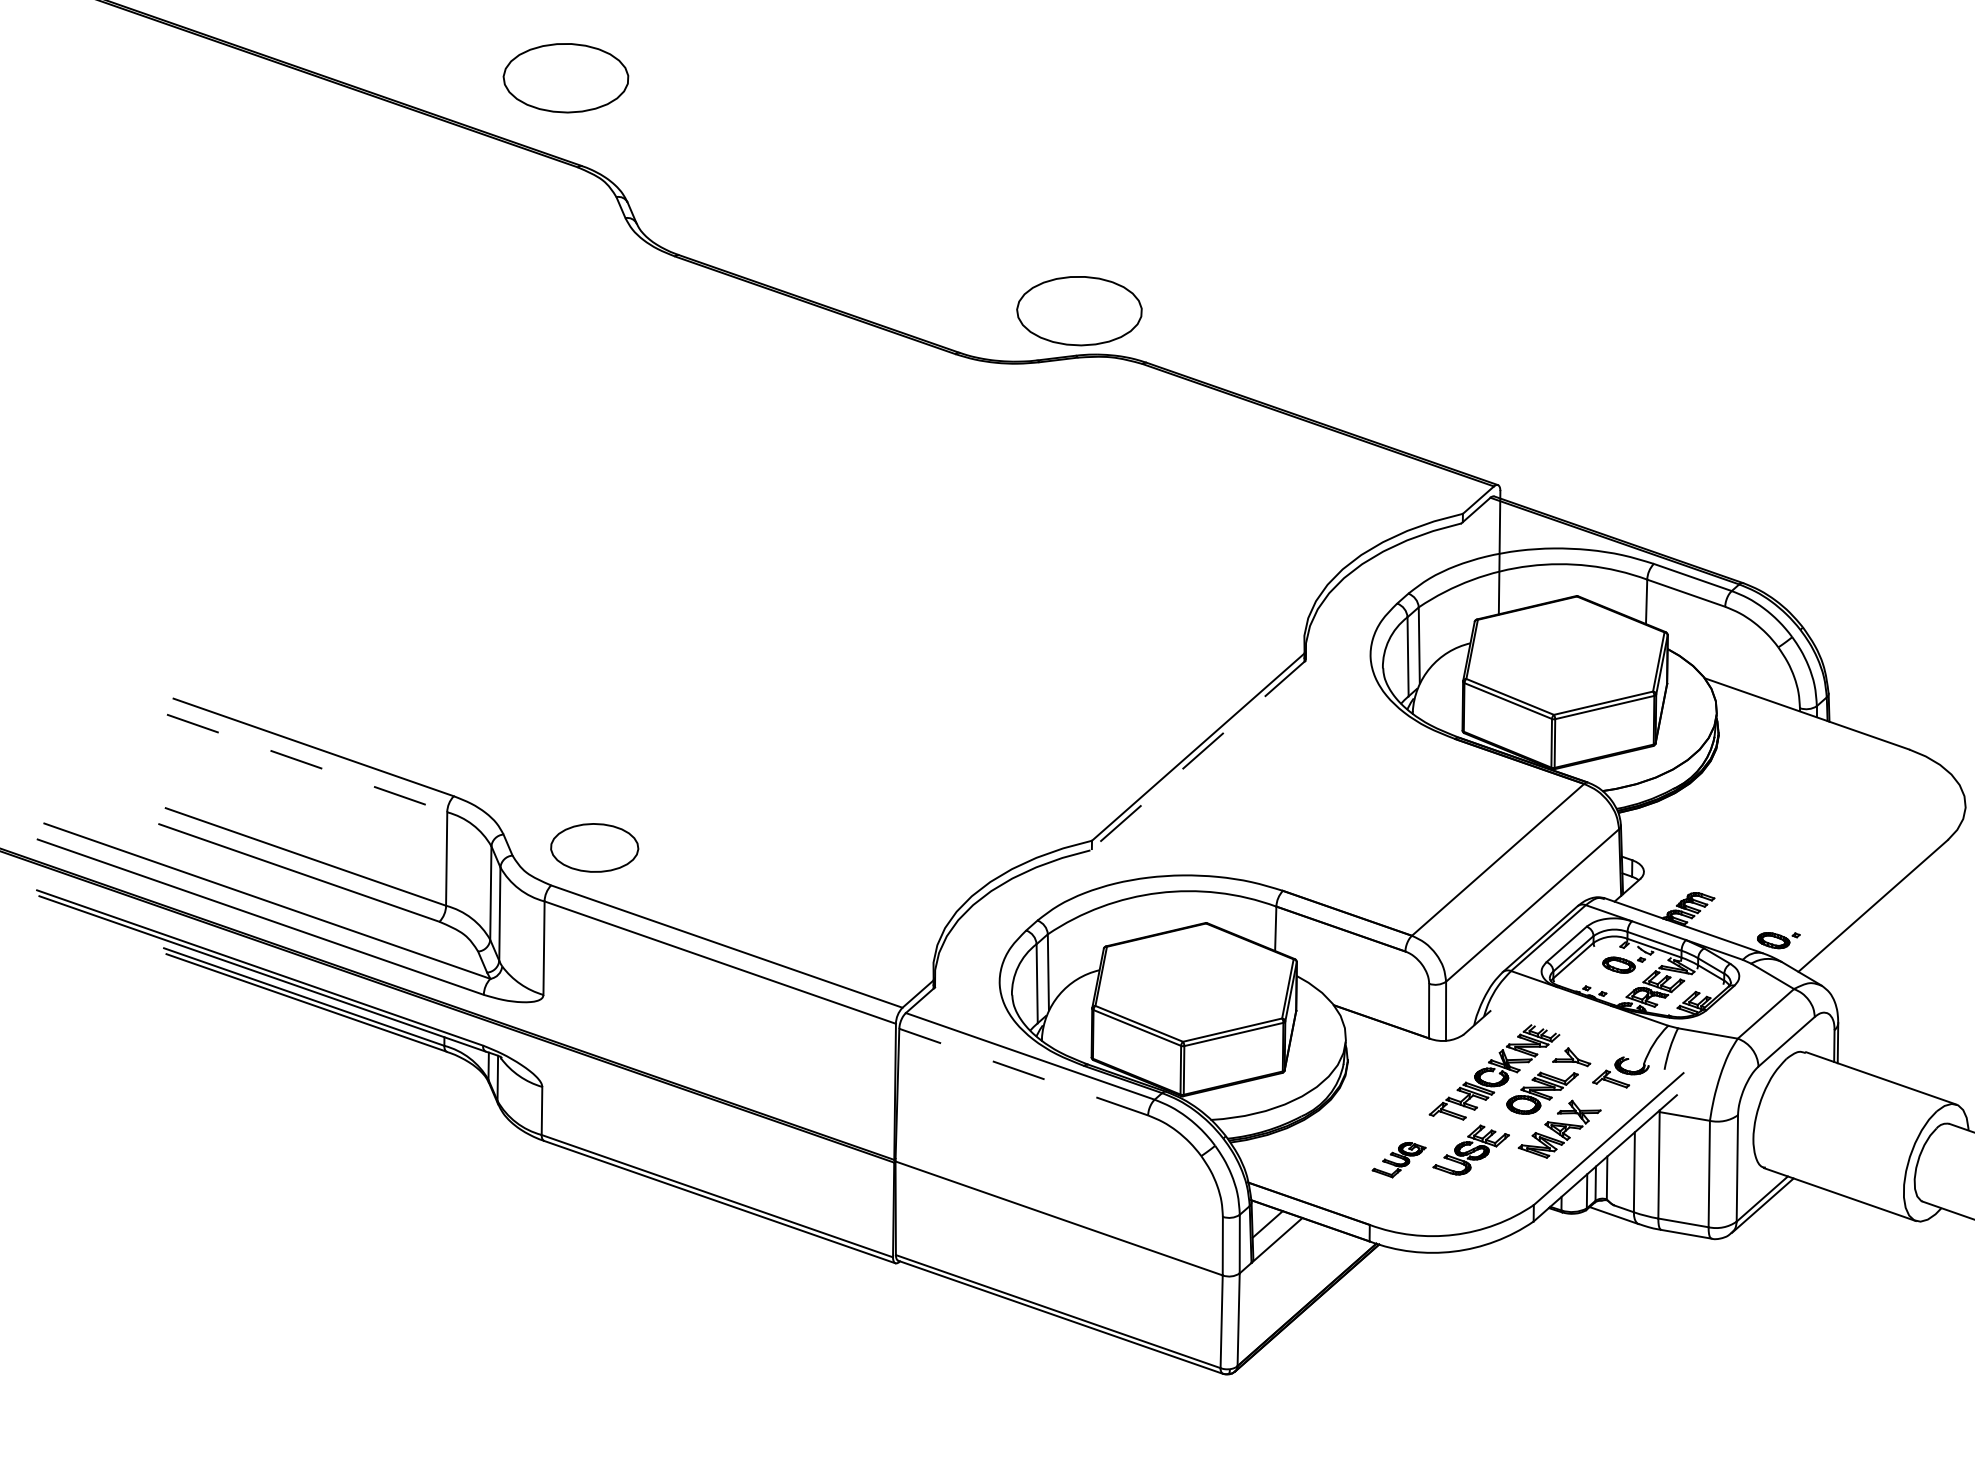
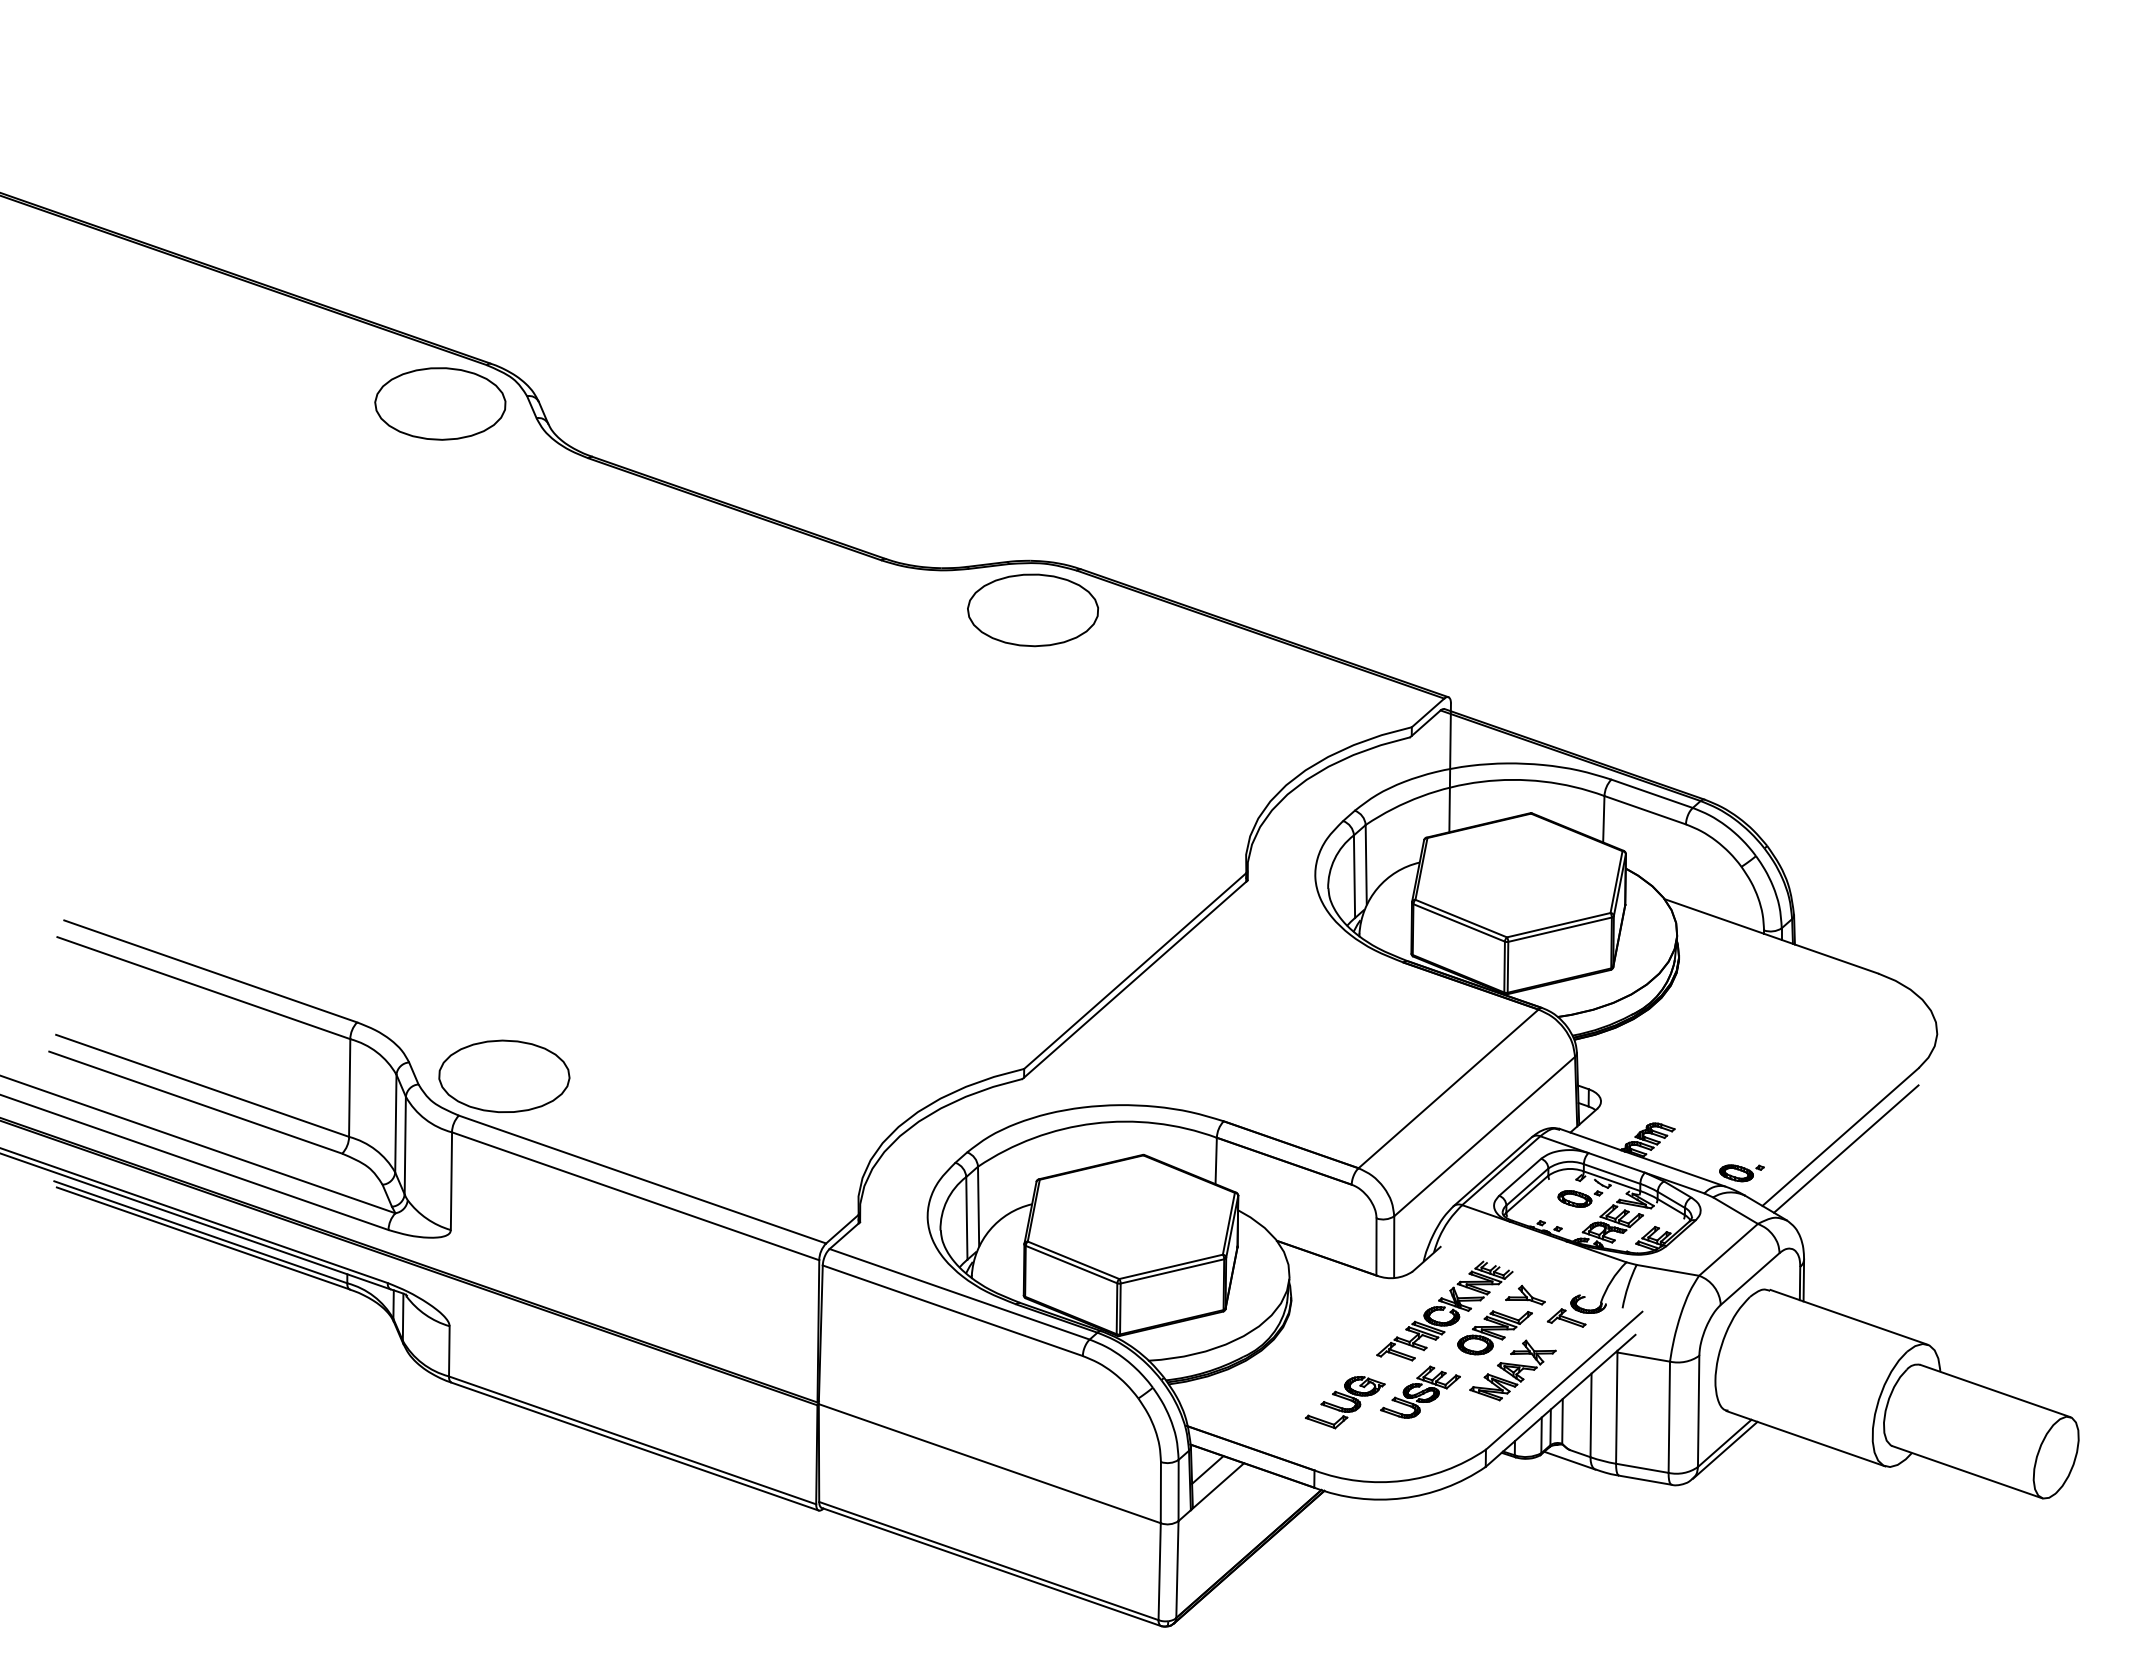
part: (566, 77) -> (440, 403), moved
part: (1078, 311) -> (1032, 610), moved
line: (1197, 756) -> (1134, 980), dashed -> solid
line: (307, 763) -> (204, 988), dashed -> solid
part: (594, 847) -> (504, 1076), size x1.43
line: (1878, 916) -> (1846, 1148), added
line: (1023, 1071) -> (952, 1310), dashed -> solid
part: (1398, 1159) -> (1344, 1402), size x1.43

